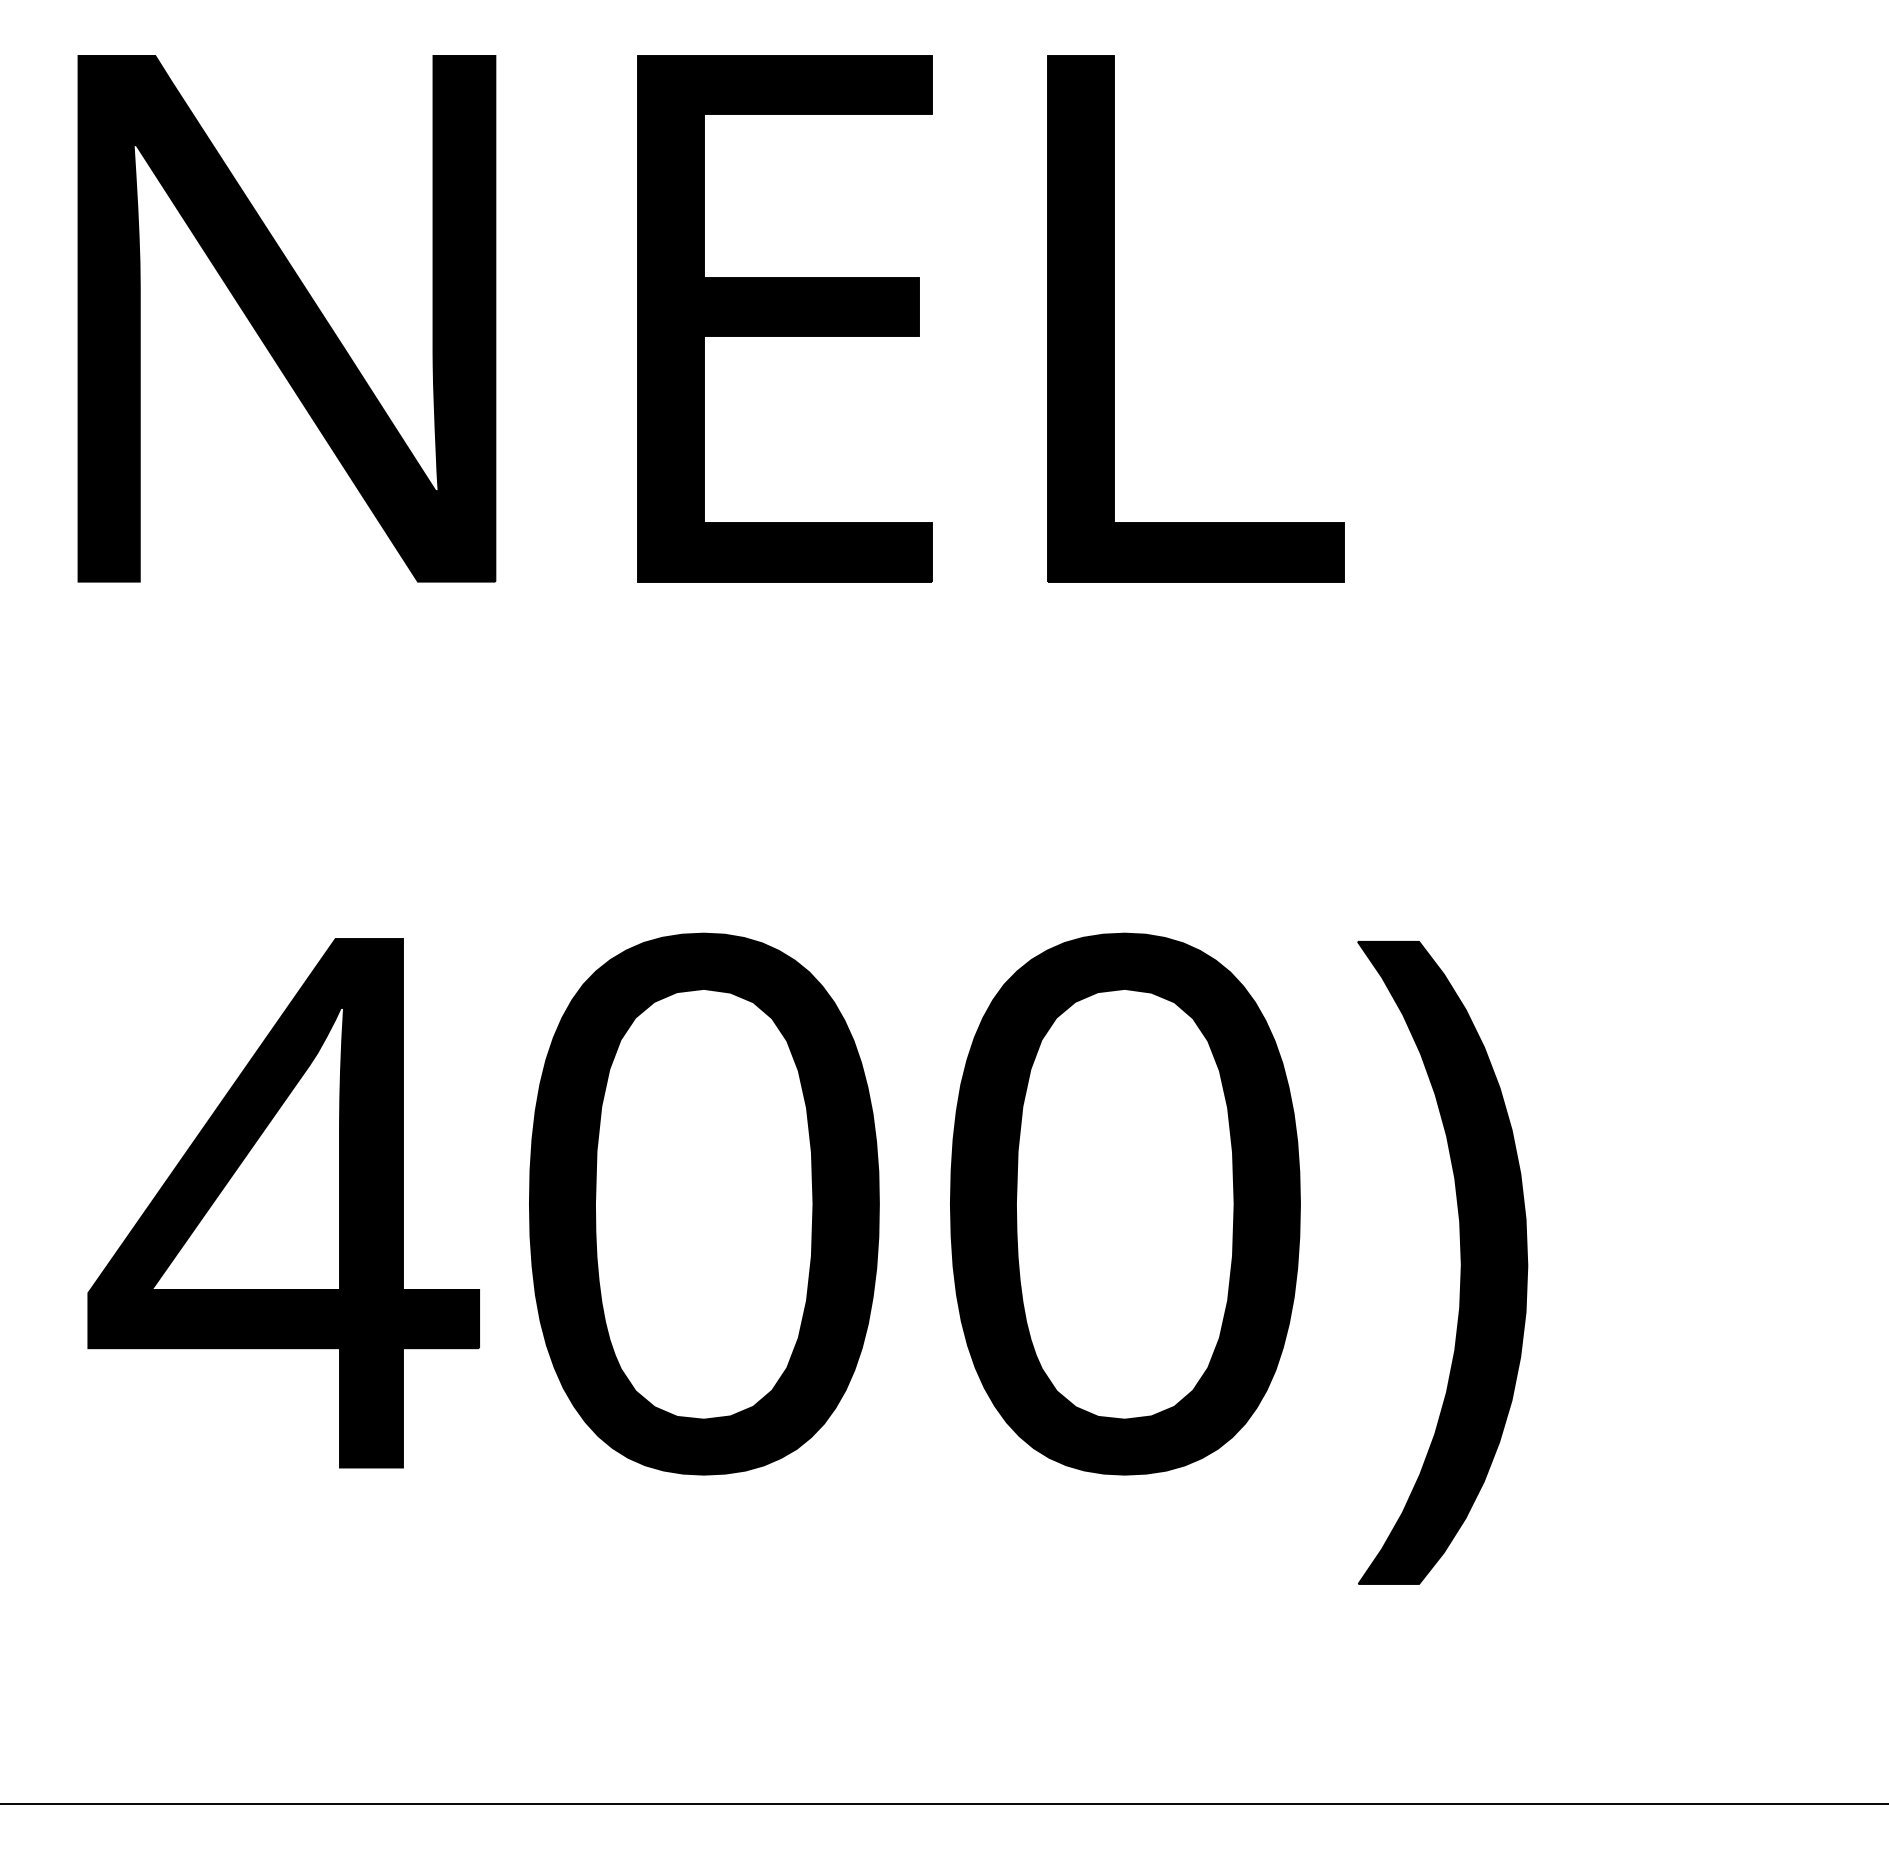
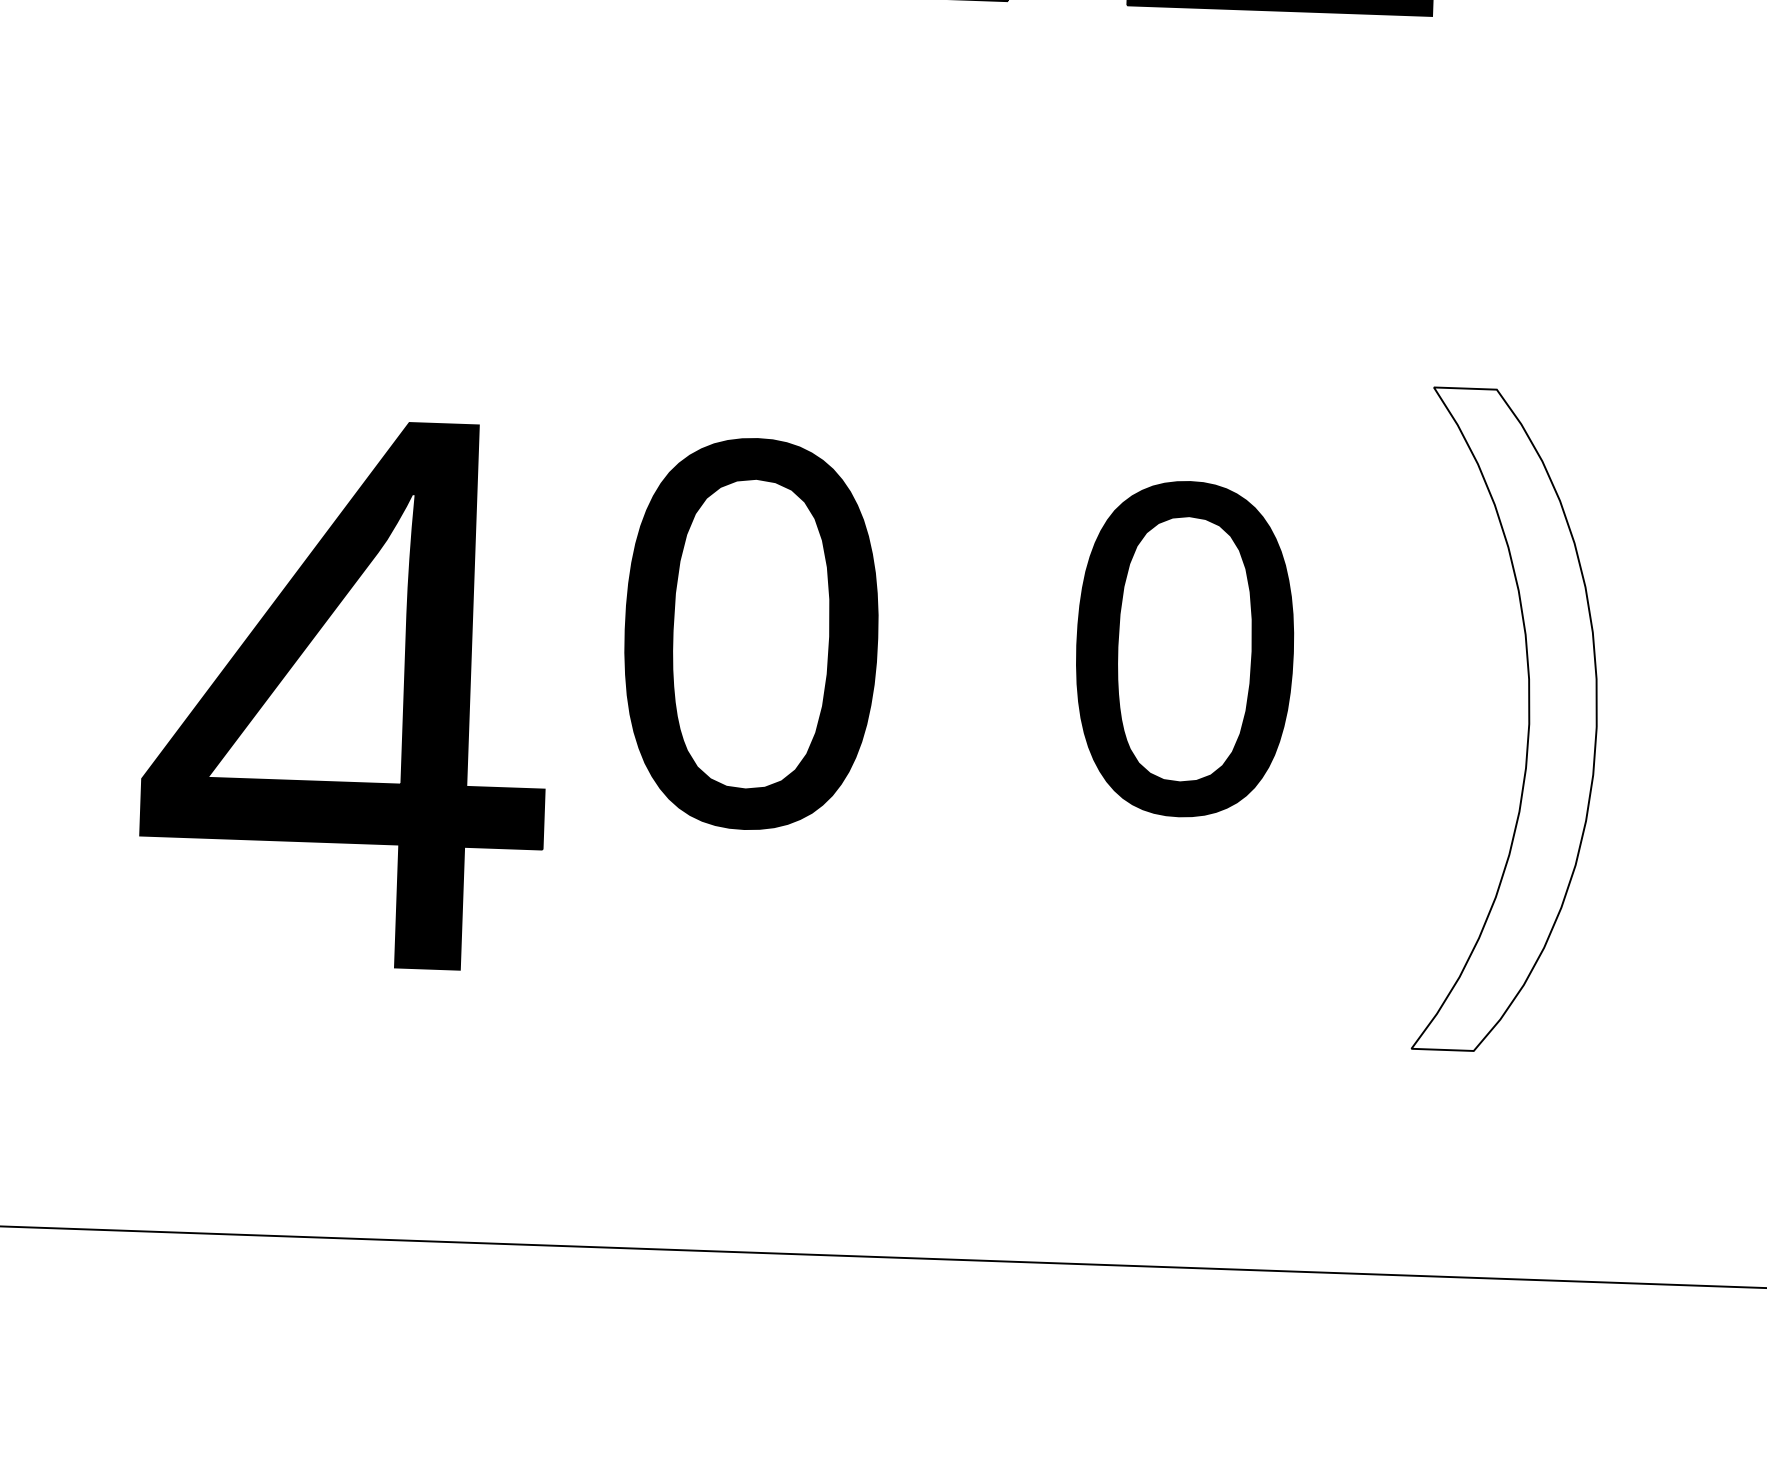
part: (283, 1203) -> (346, 693), moved
part: (704, 1203) -> (751, 633), size x0.7
part: (1125, 1203) -> (1185, 648), size x0.6
fill: (1442, 1262) -> (1509, 720), removed

